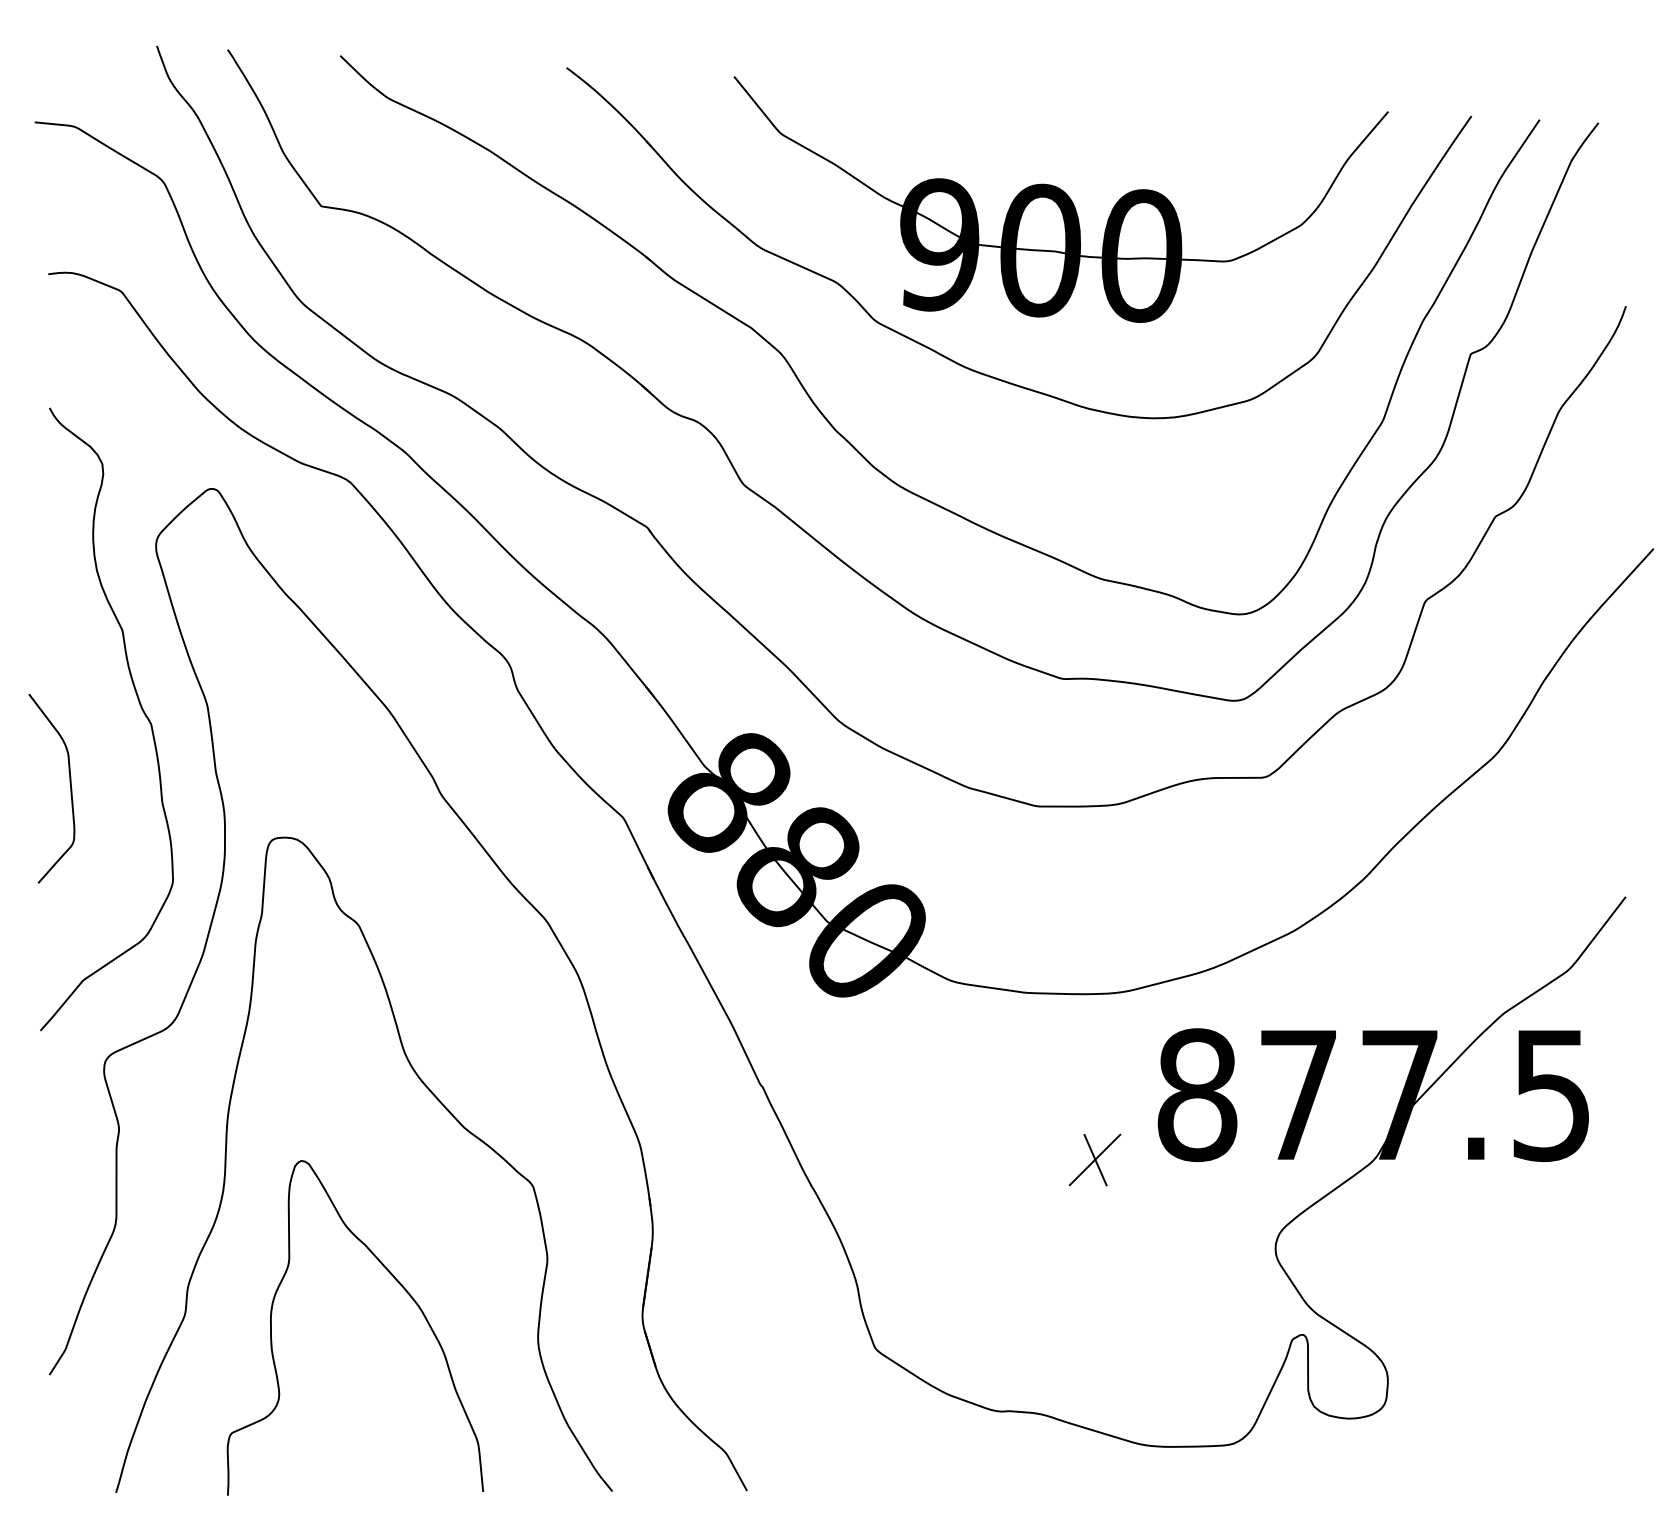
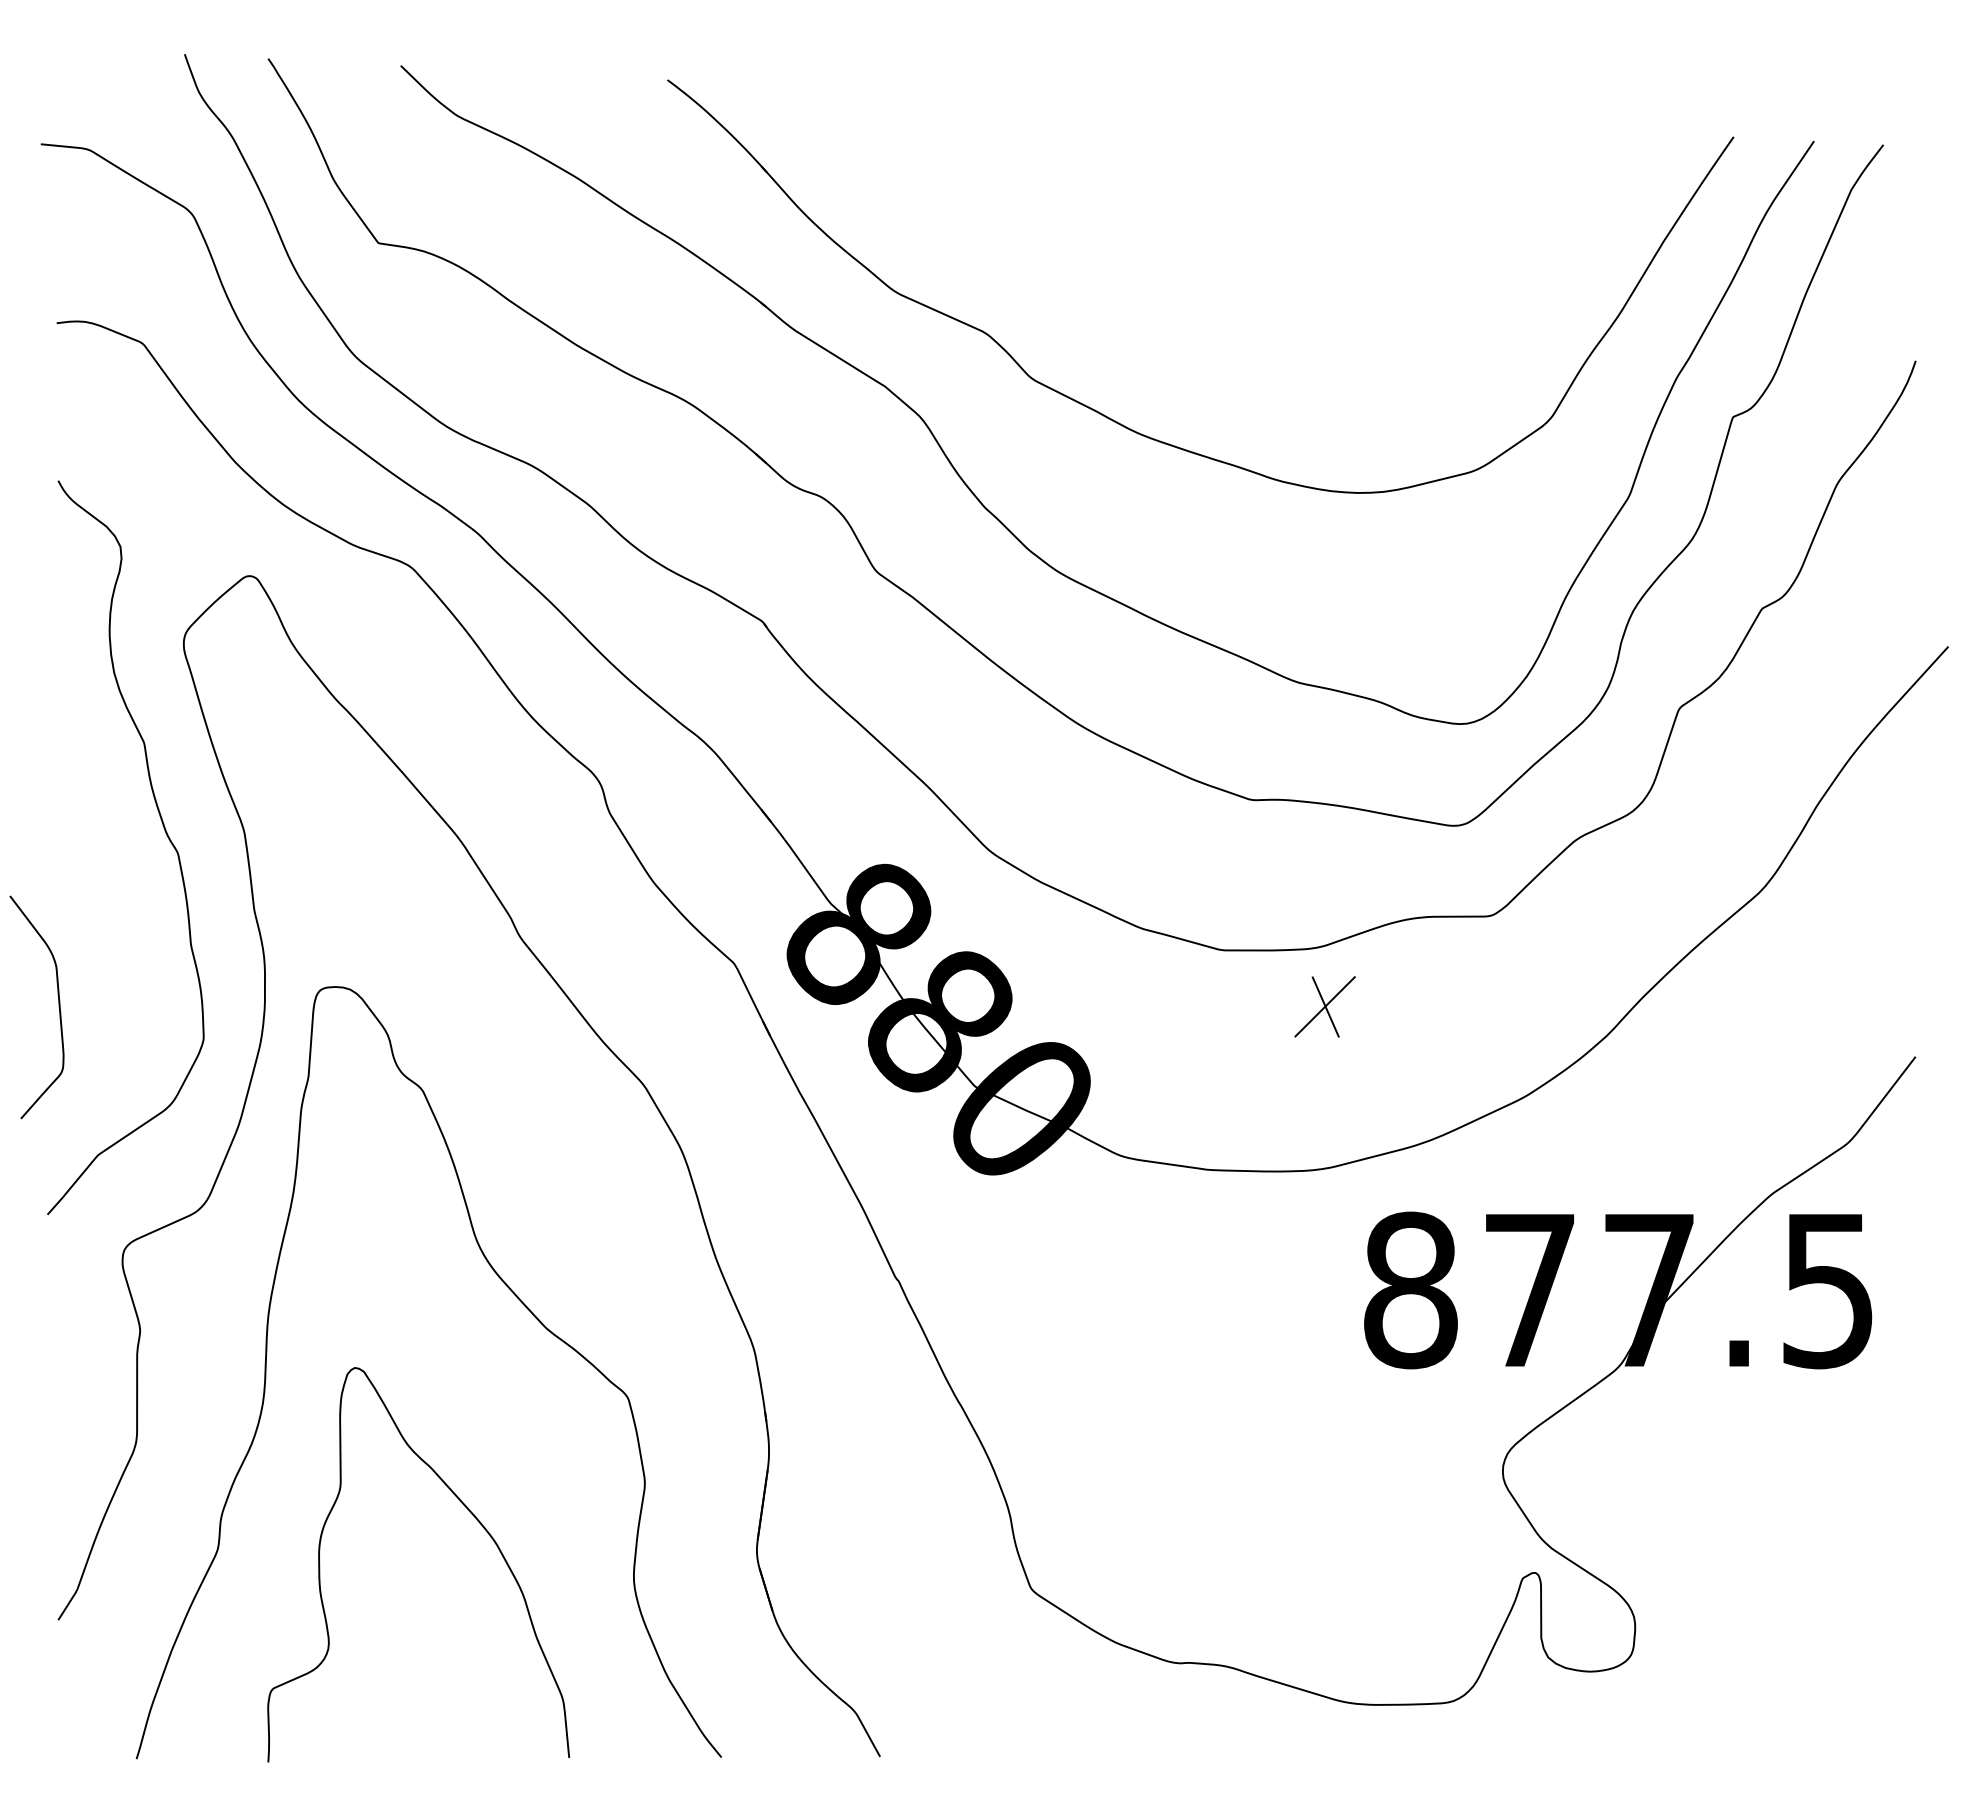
part: (1061, 199) -> (1250, 235), removed
curve: (70, 788) -> (58, 1007), moved
part: (1094, 1159) -> (1324, 1006), moved

